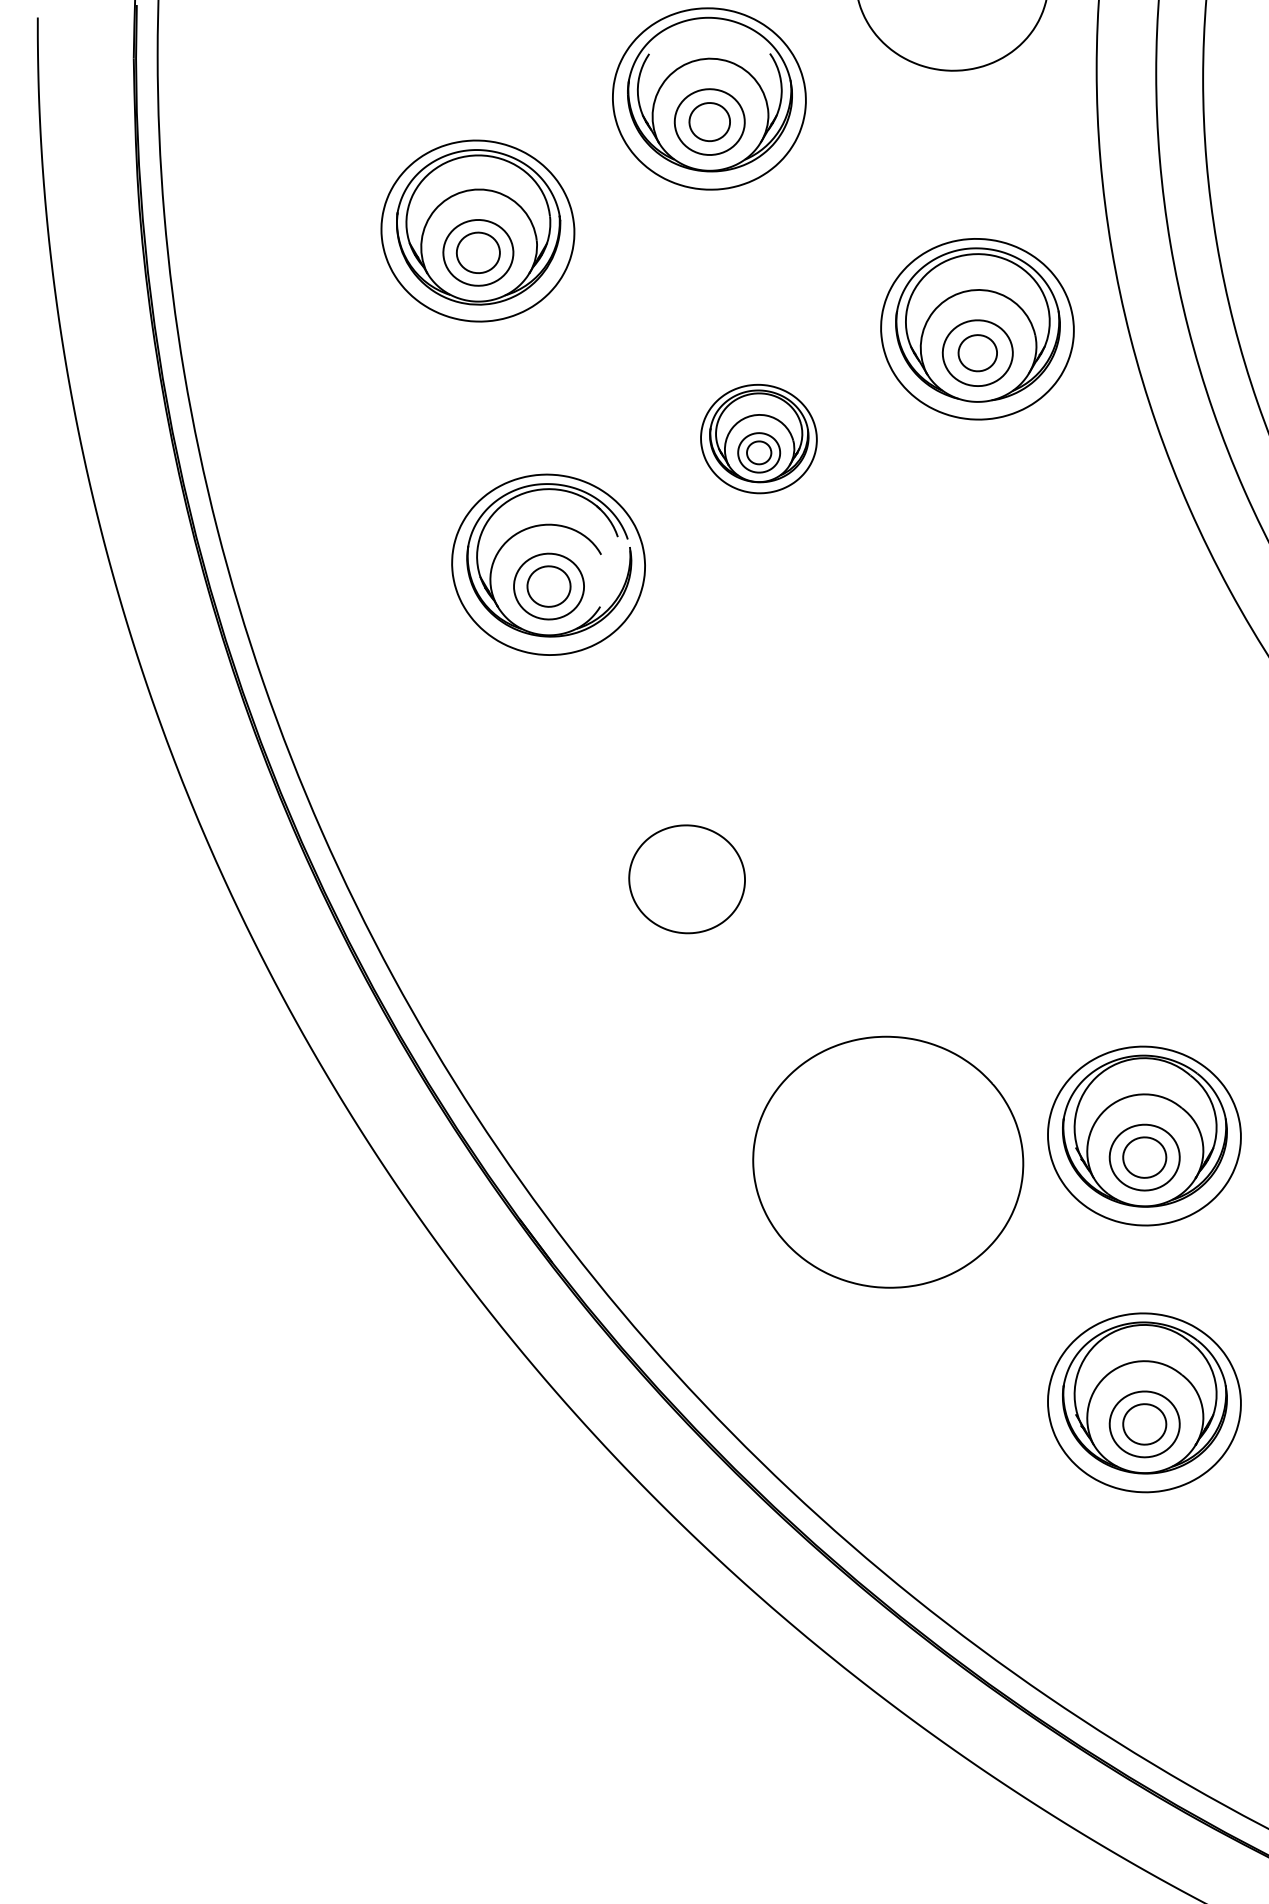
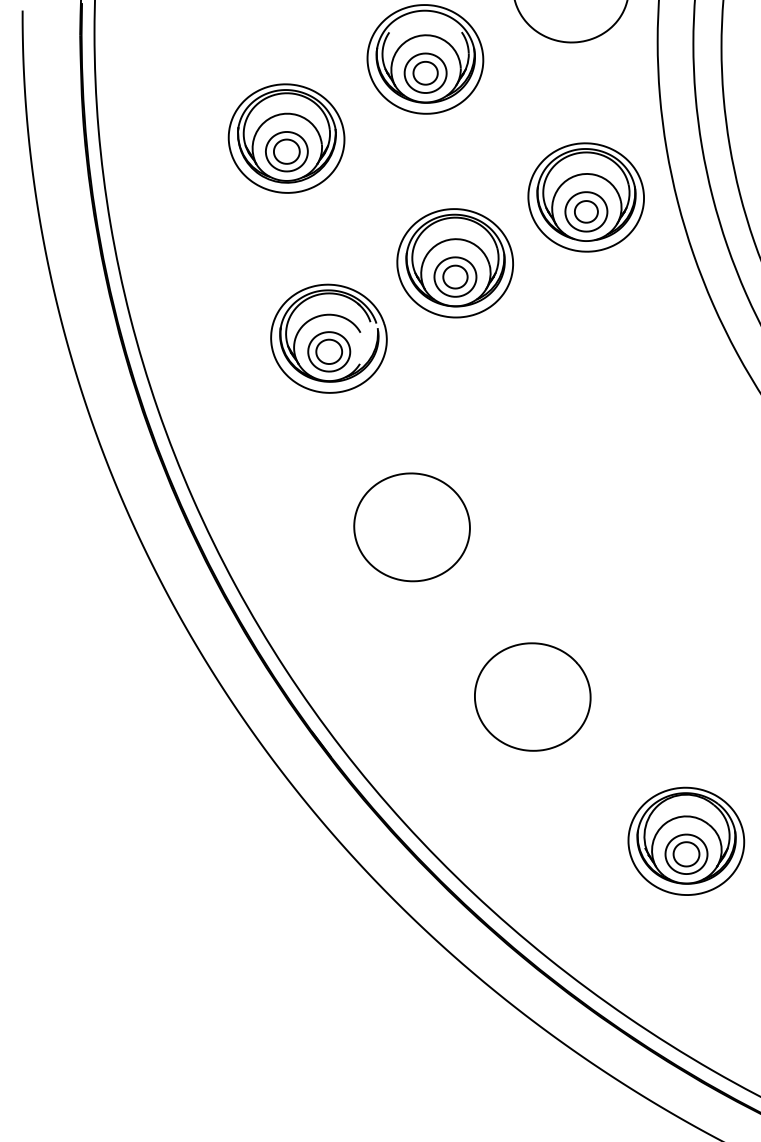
part: (757, 439) -> (454, 263), size x1.67
part: (686, 879) -> (411, 527), size x1.67
part: (1144, 1134) -> (686, 680), removed
part: (887, 1161) -> (532, 696), size x0.71

